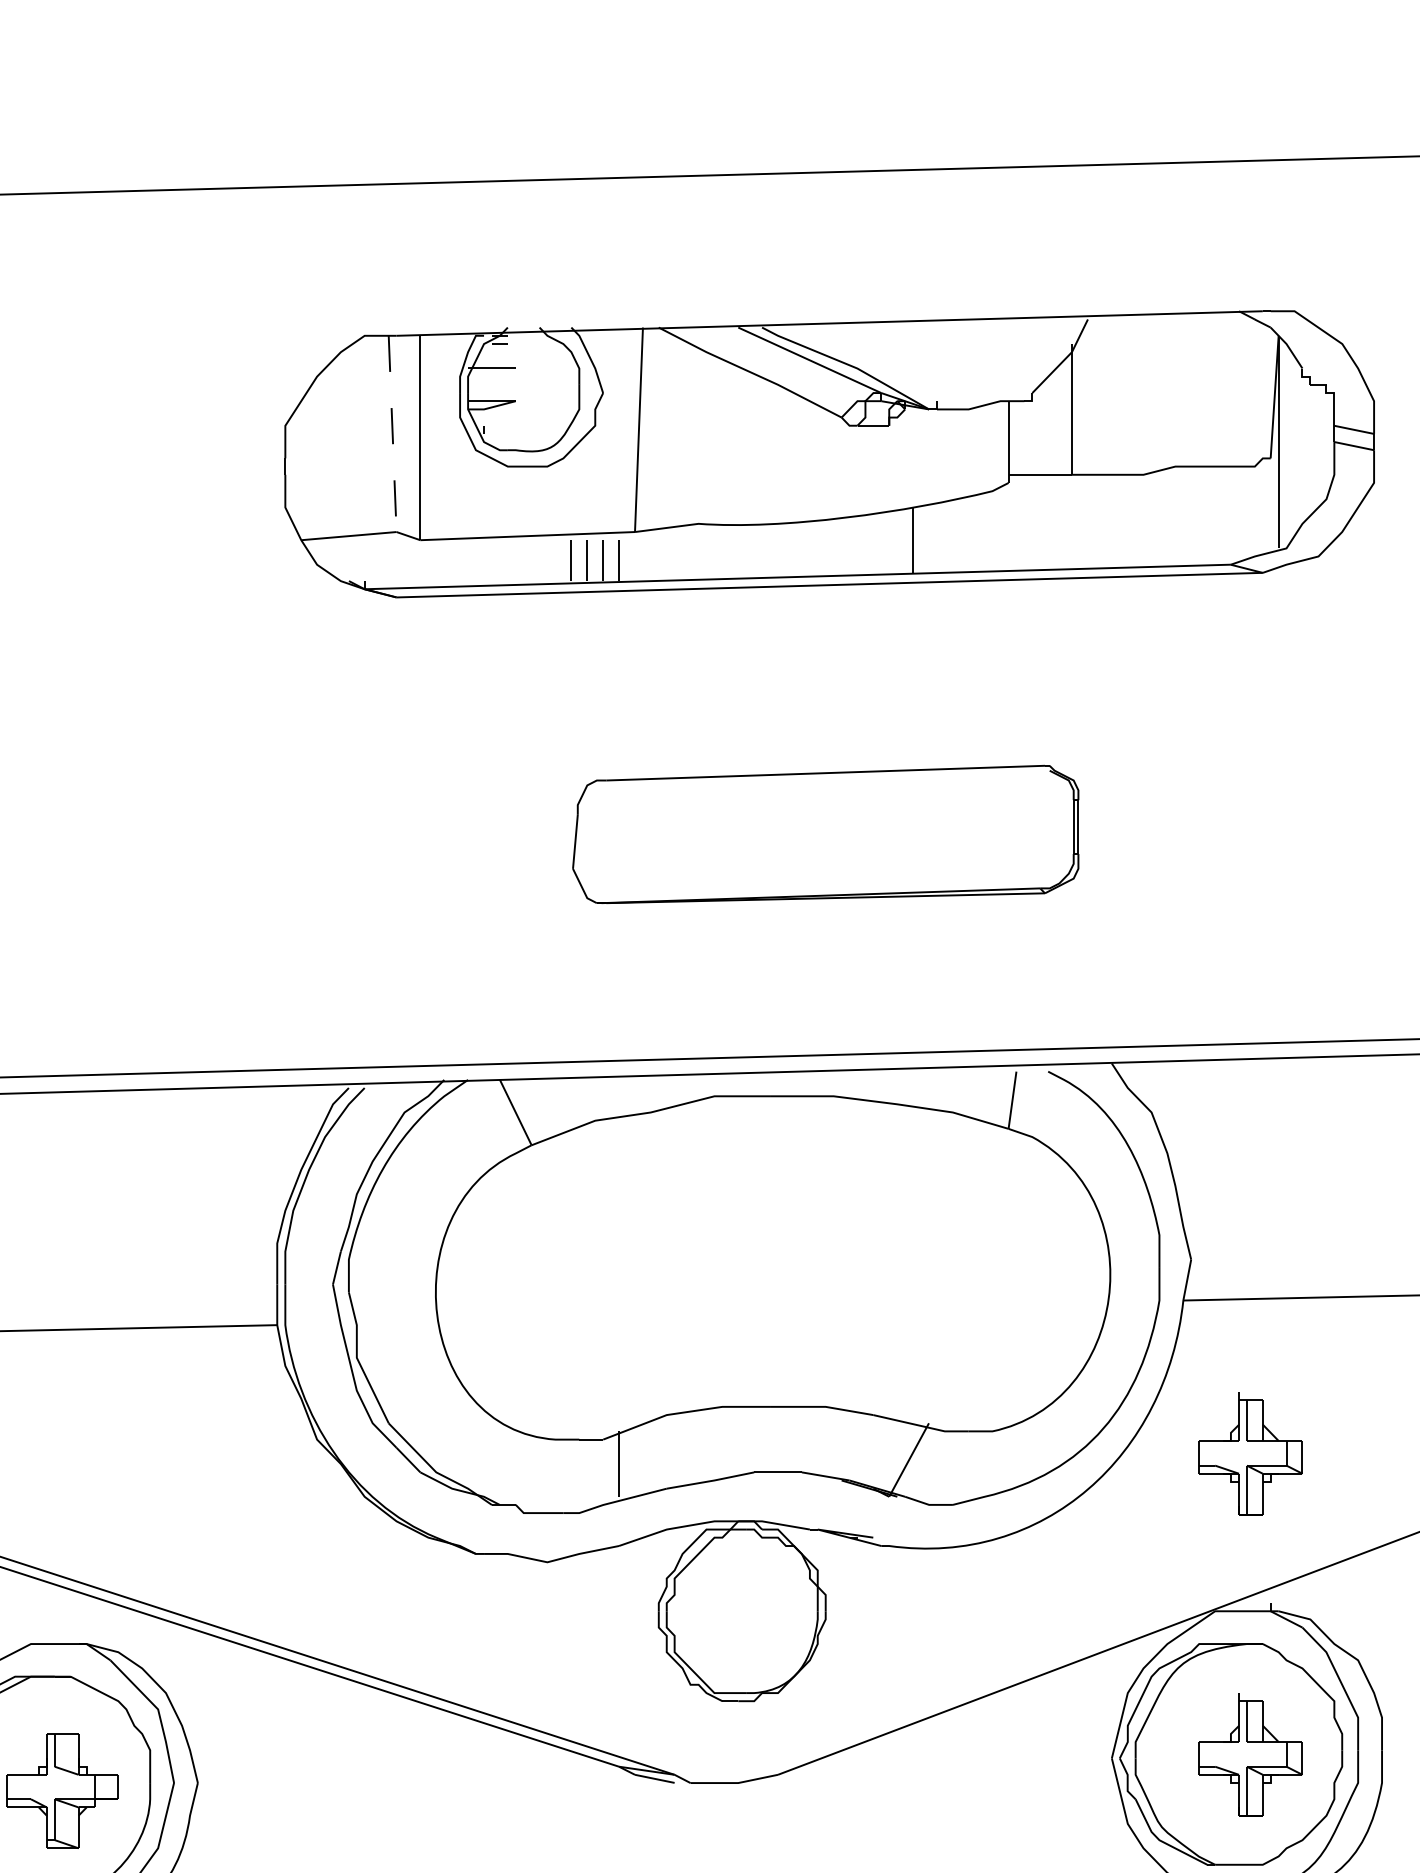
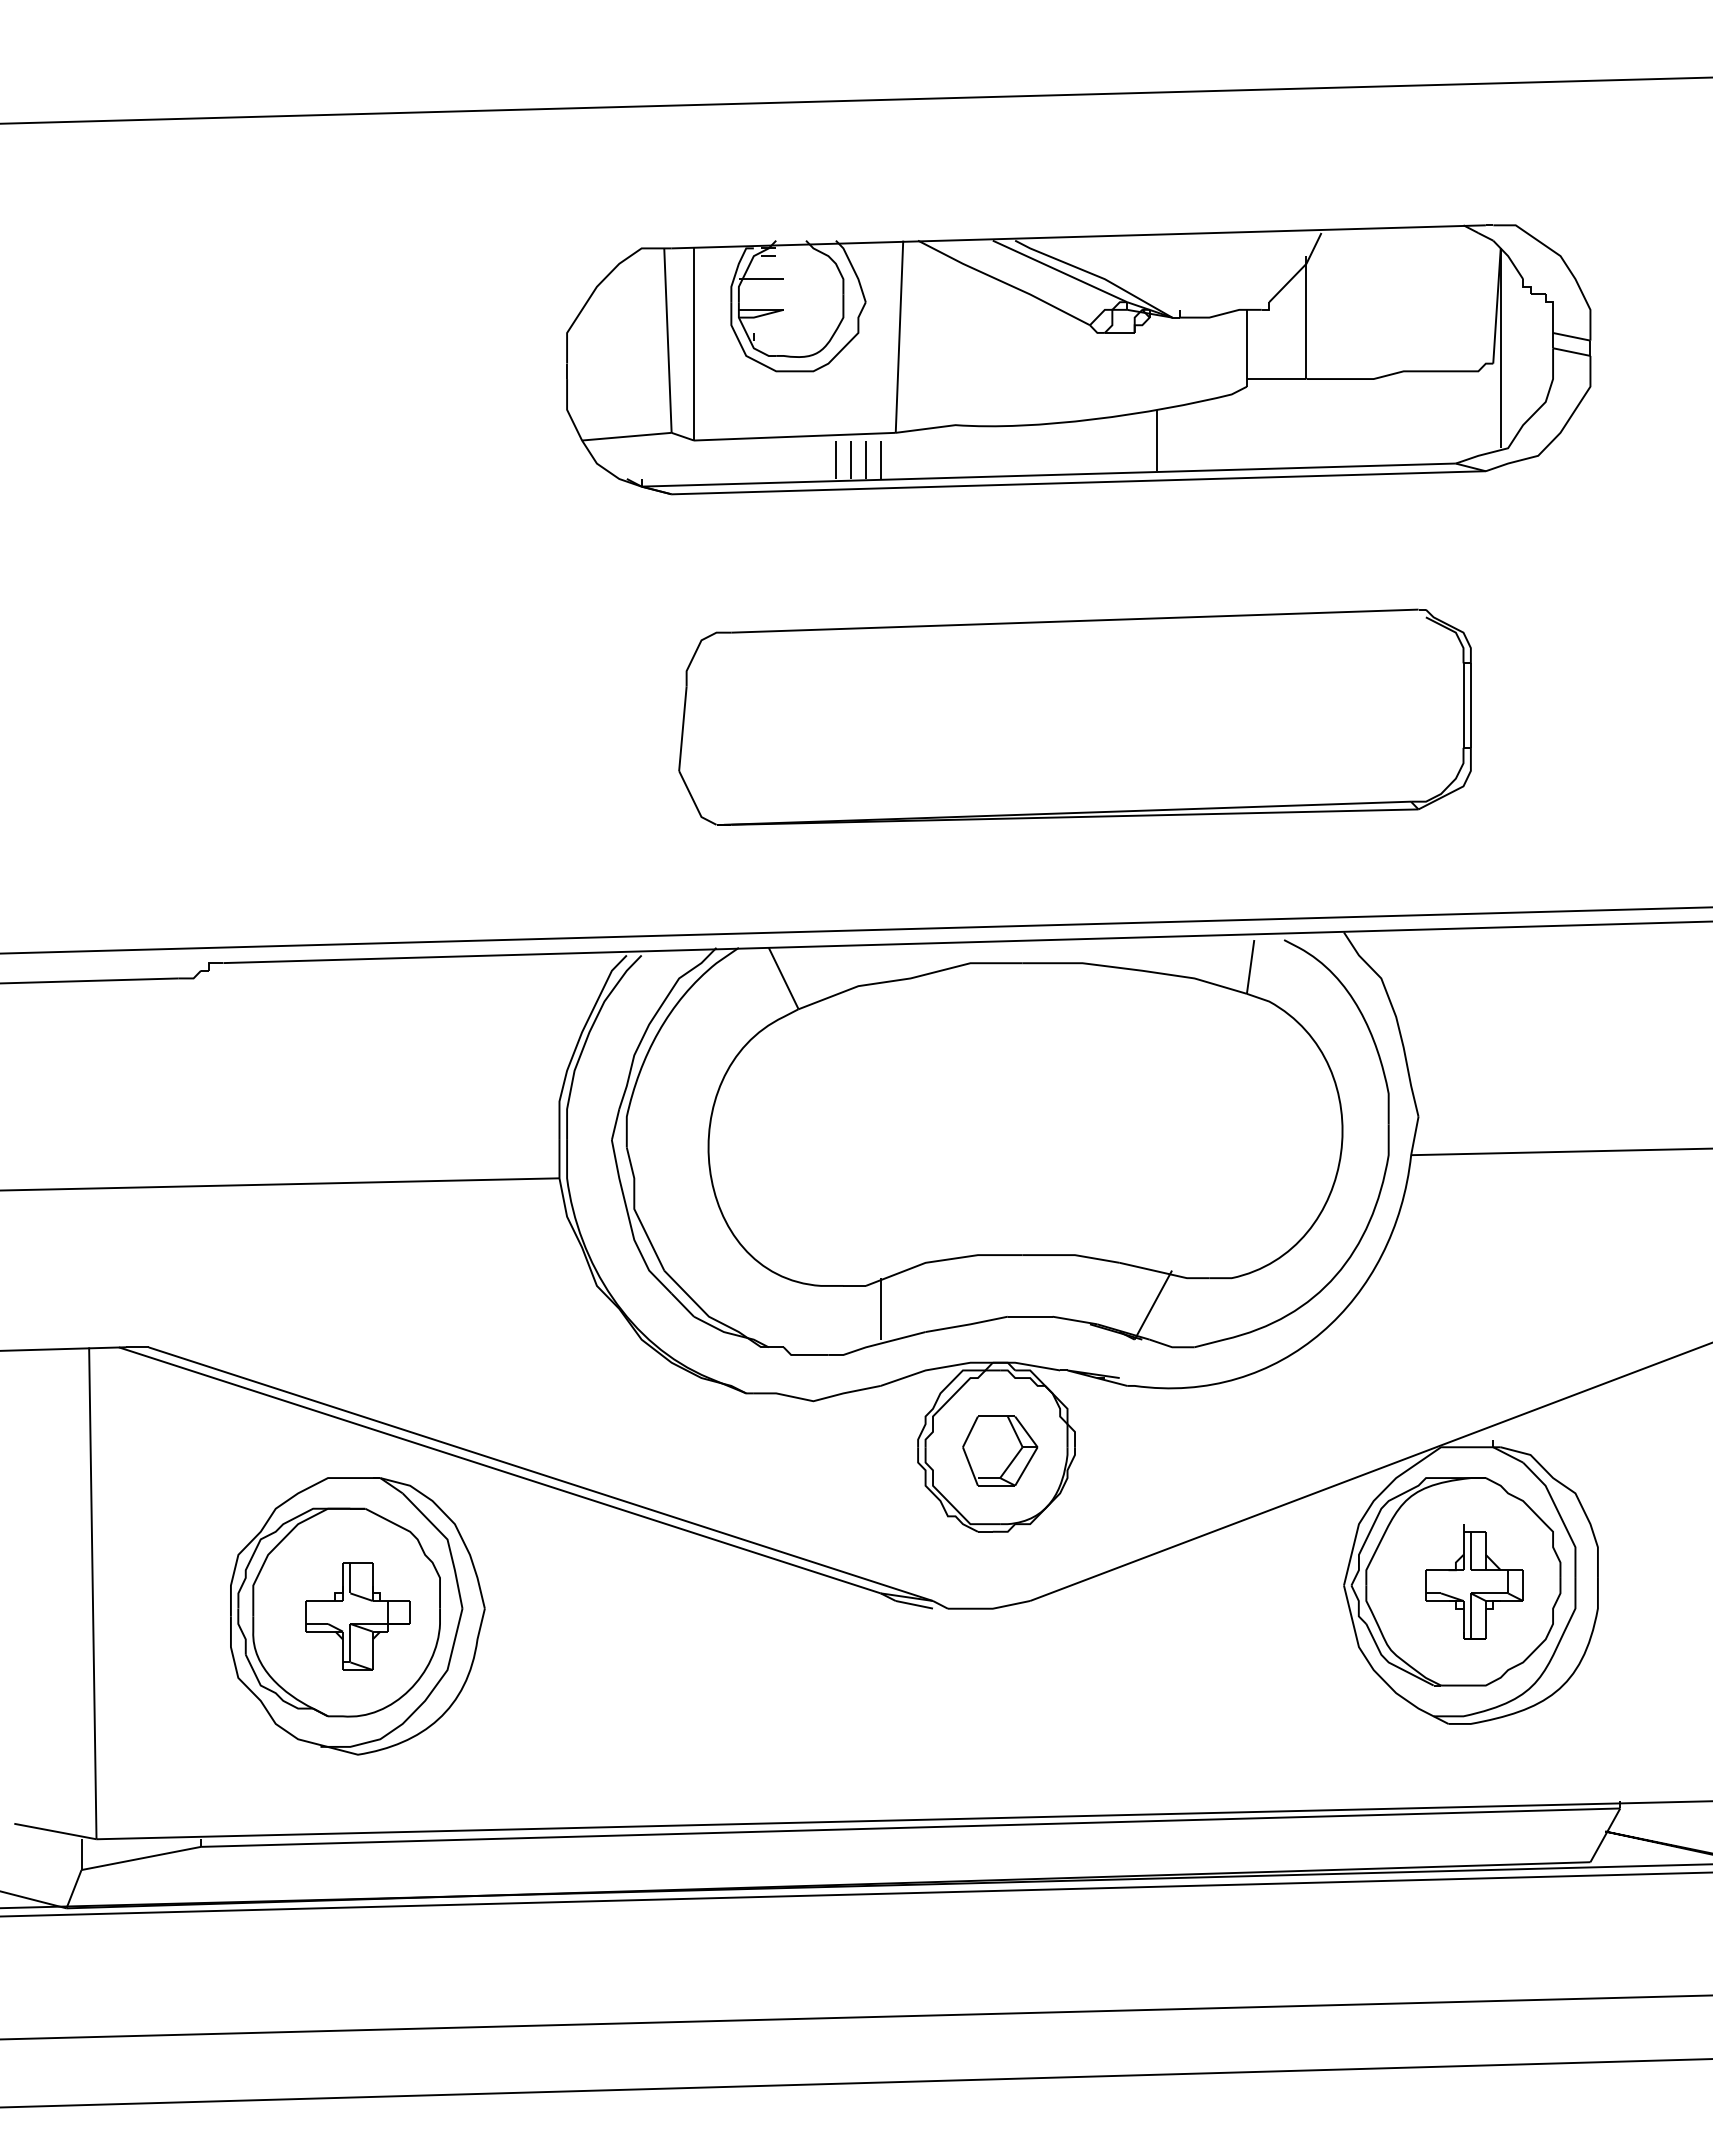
line: (392, 434) -> (667, 341), dashed -> solid
part: (825, 833) -> (1074, 716), size x1.67
part: (1250, 1453) -> (1474, 1298), removed
part: (746, 1614) -> (1000, 1450), added

